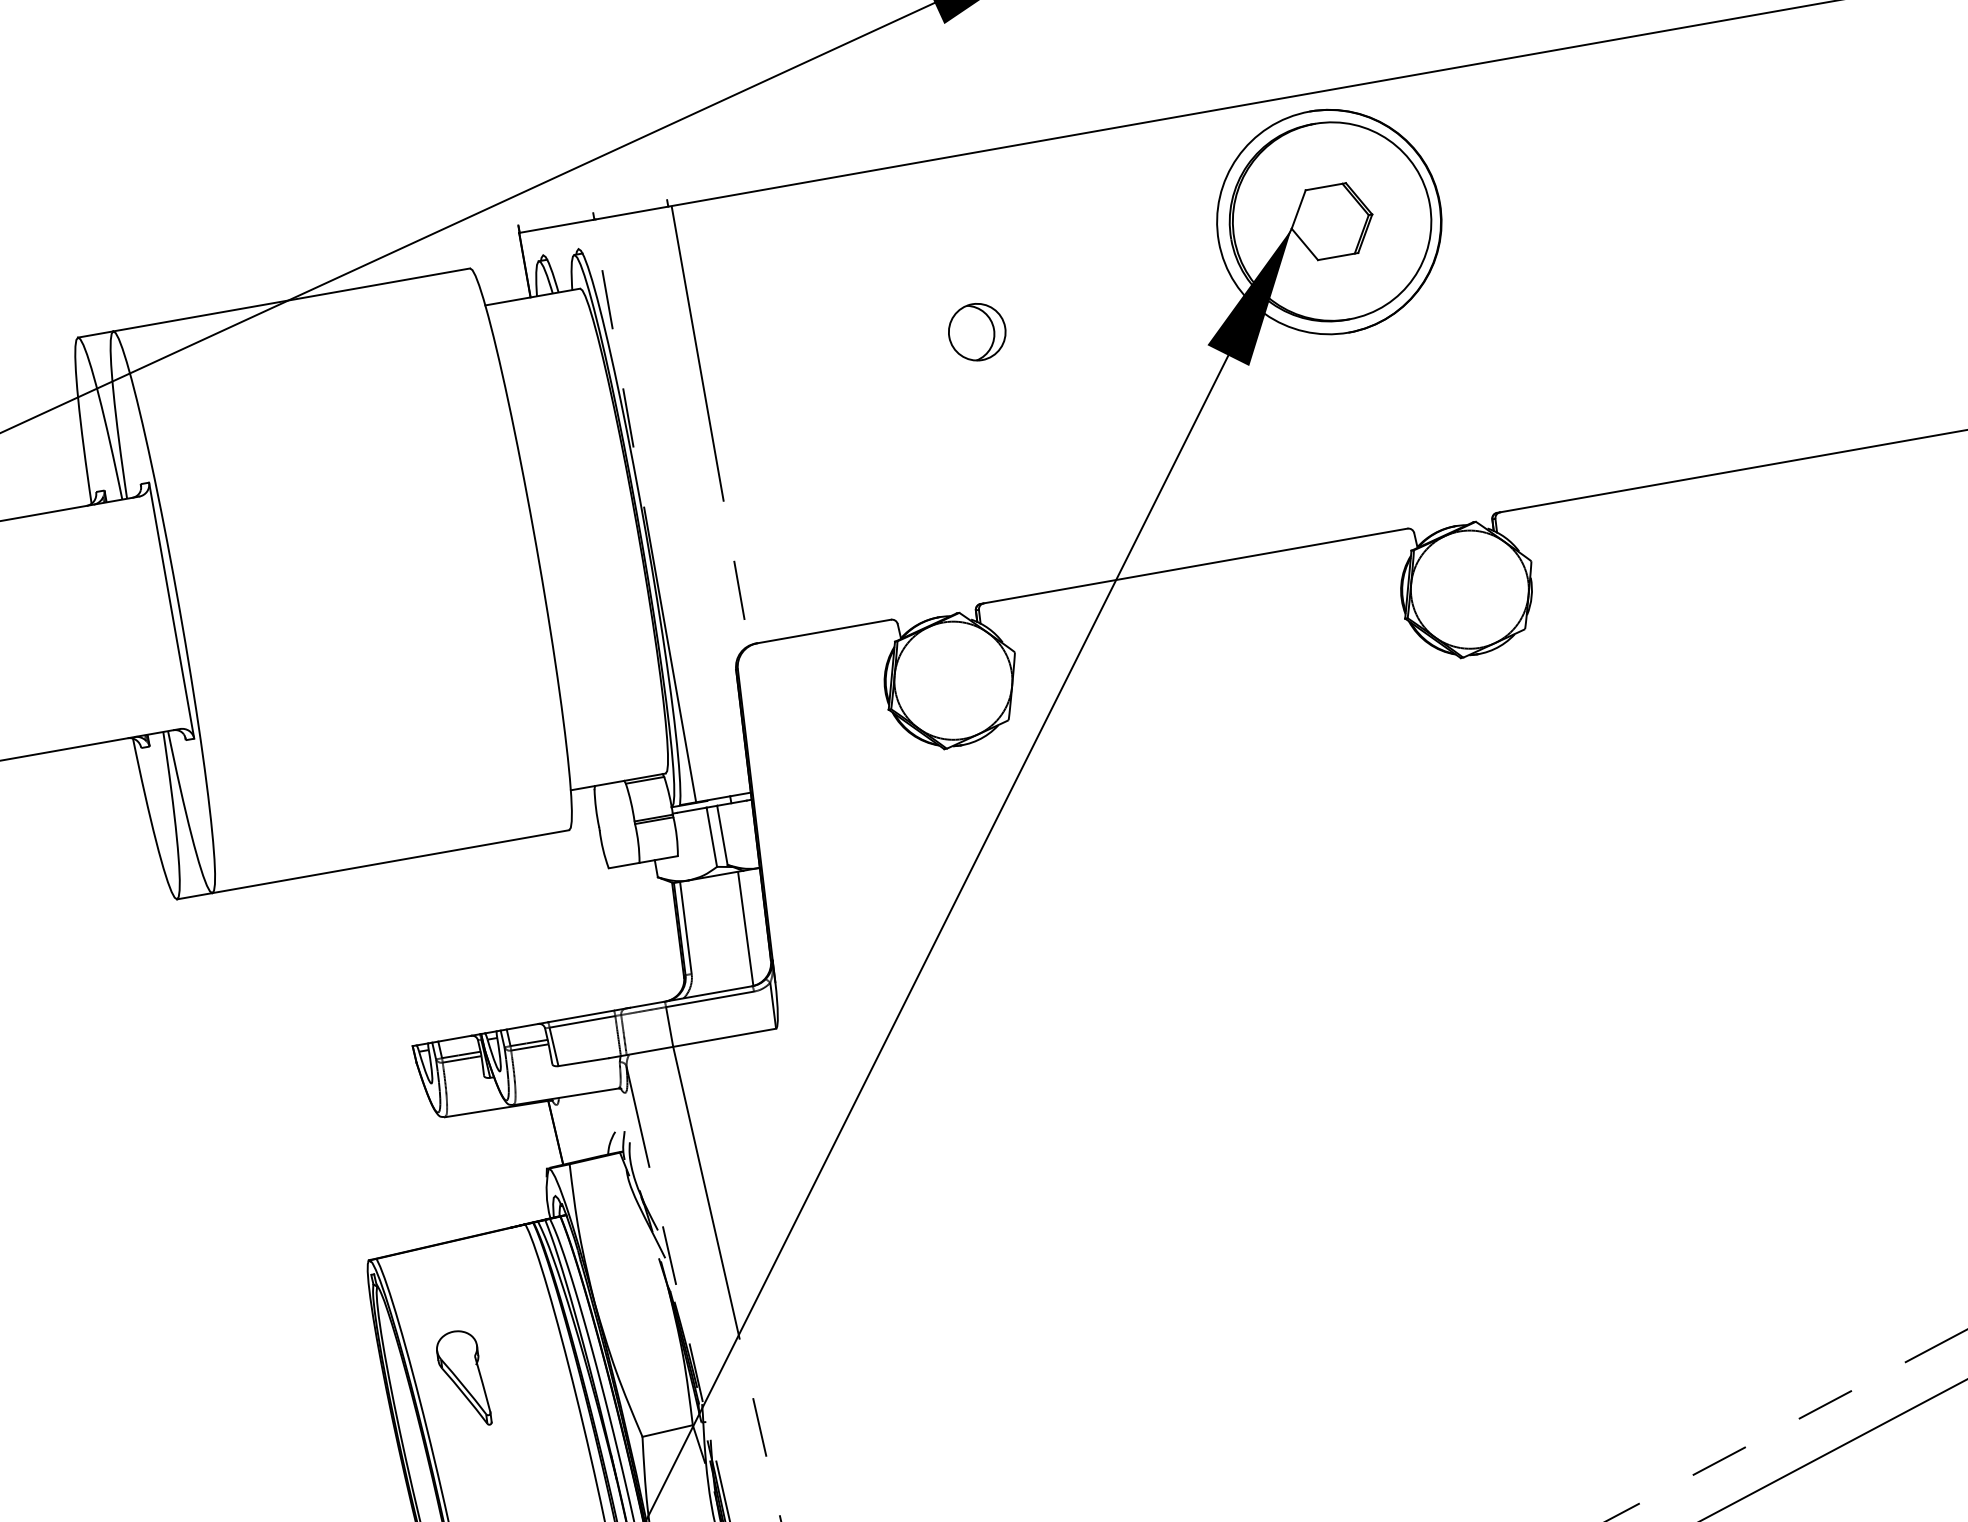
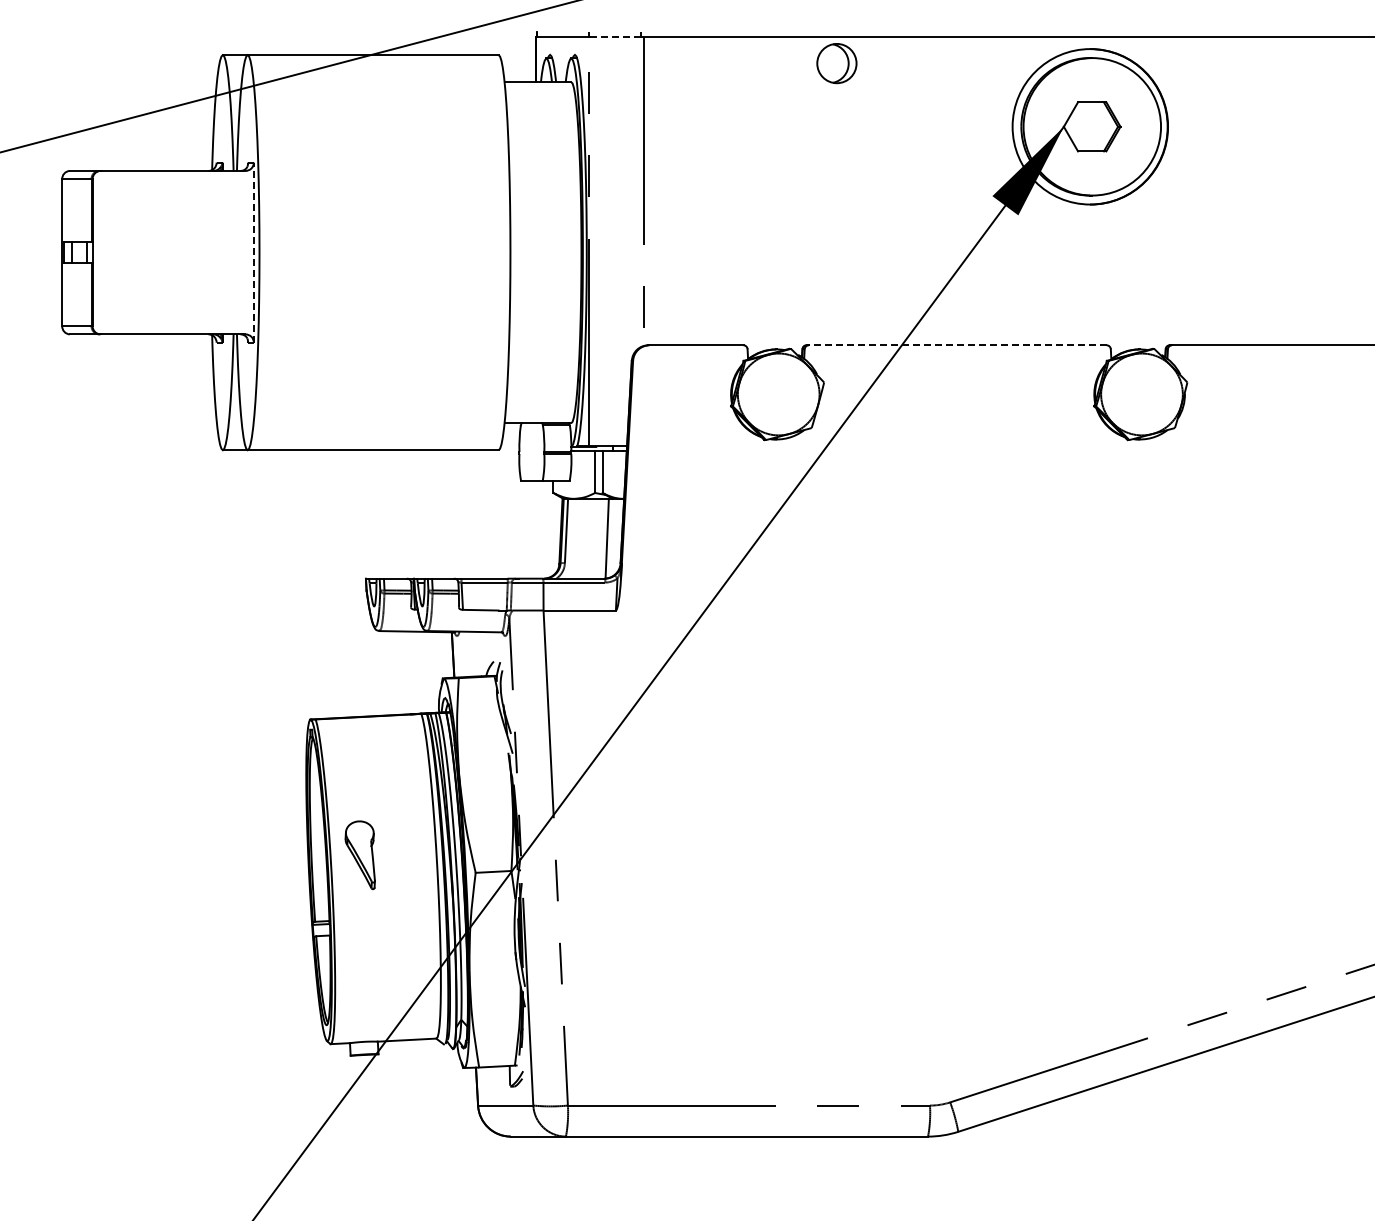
line: (631, 212) -> (615, 36), solid -> dashed
part: (976, 332) -> (836, 63), moved
line: (1195, 566) -> (957, 345), solid -> dashed
line: (171, 610) -> (253, 252), solid -> dashed
part: (461, 1378) -> (359, 854), moved

